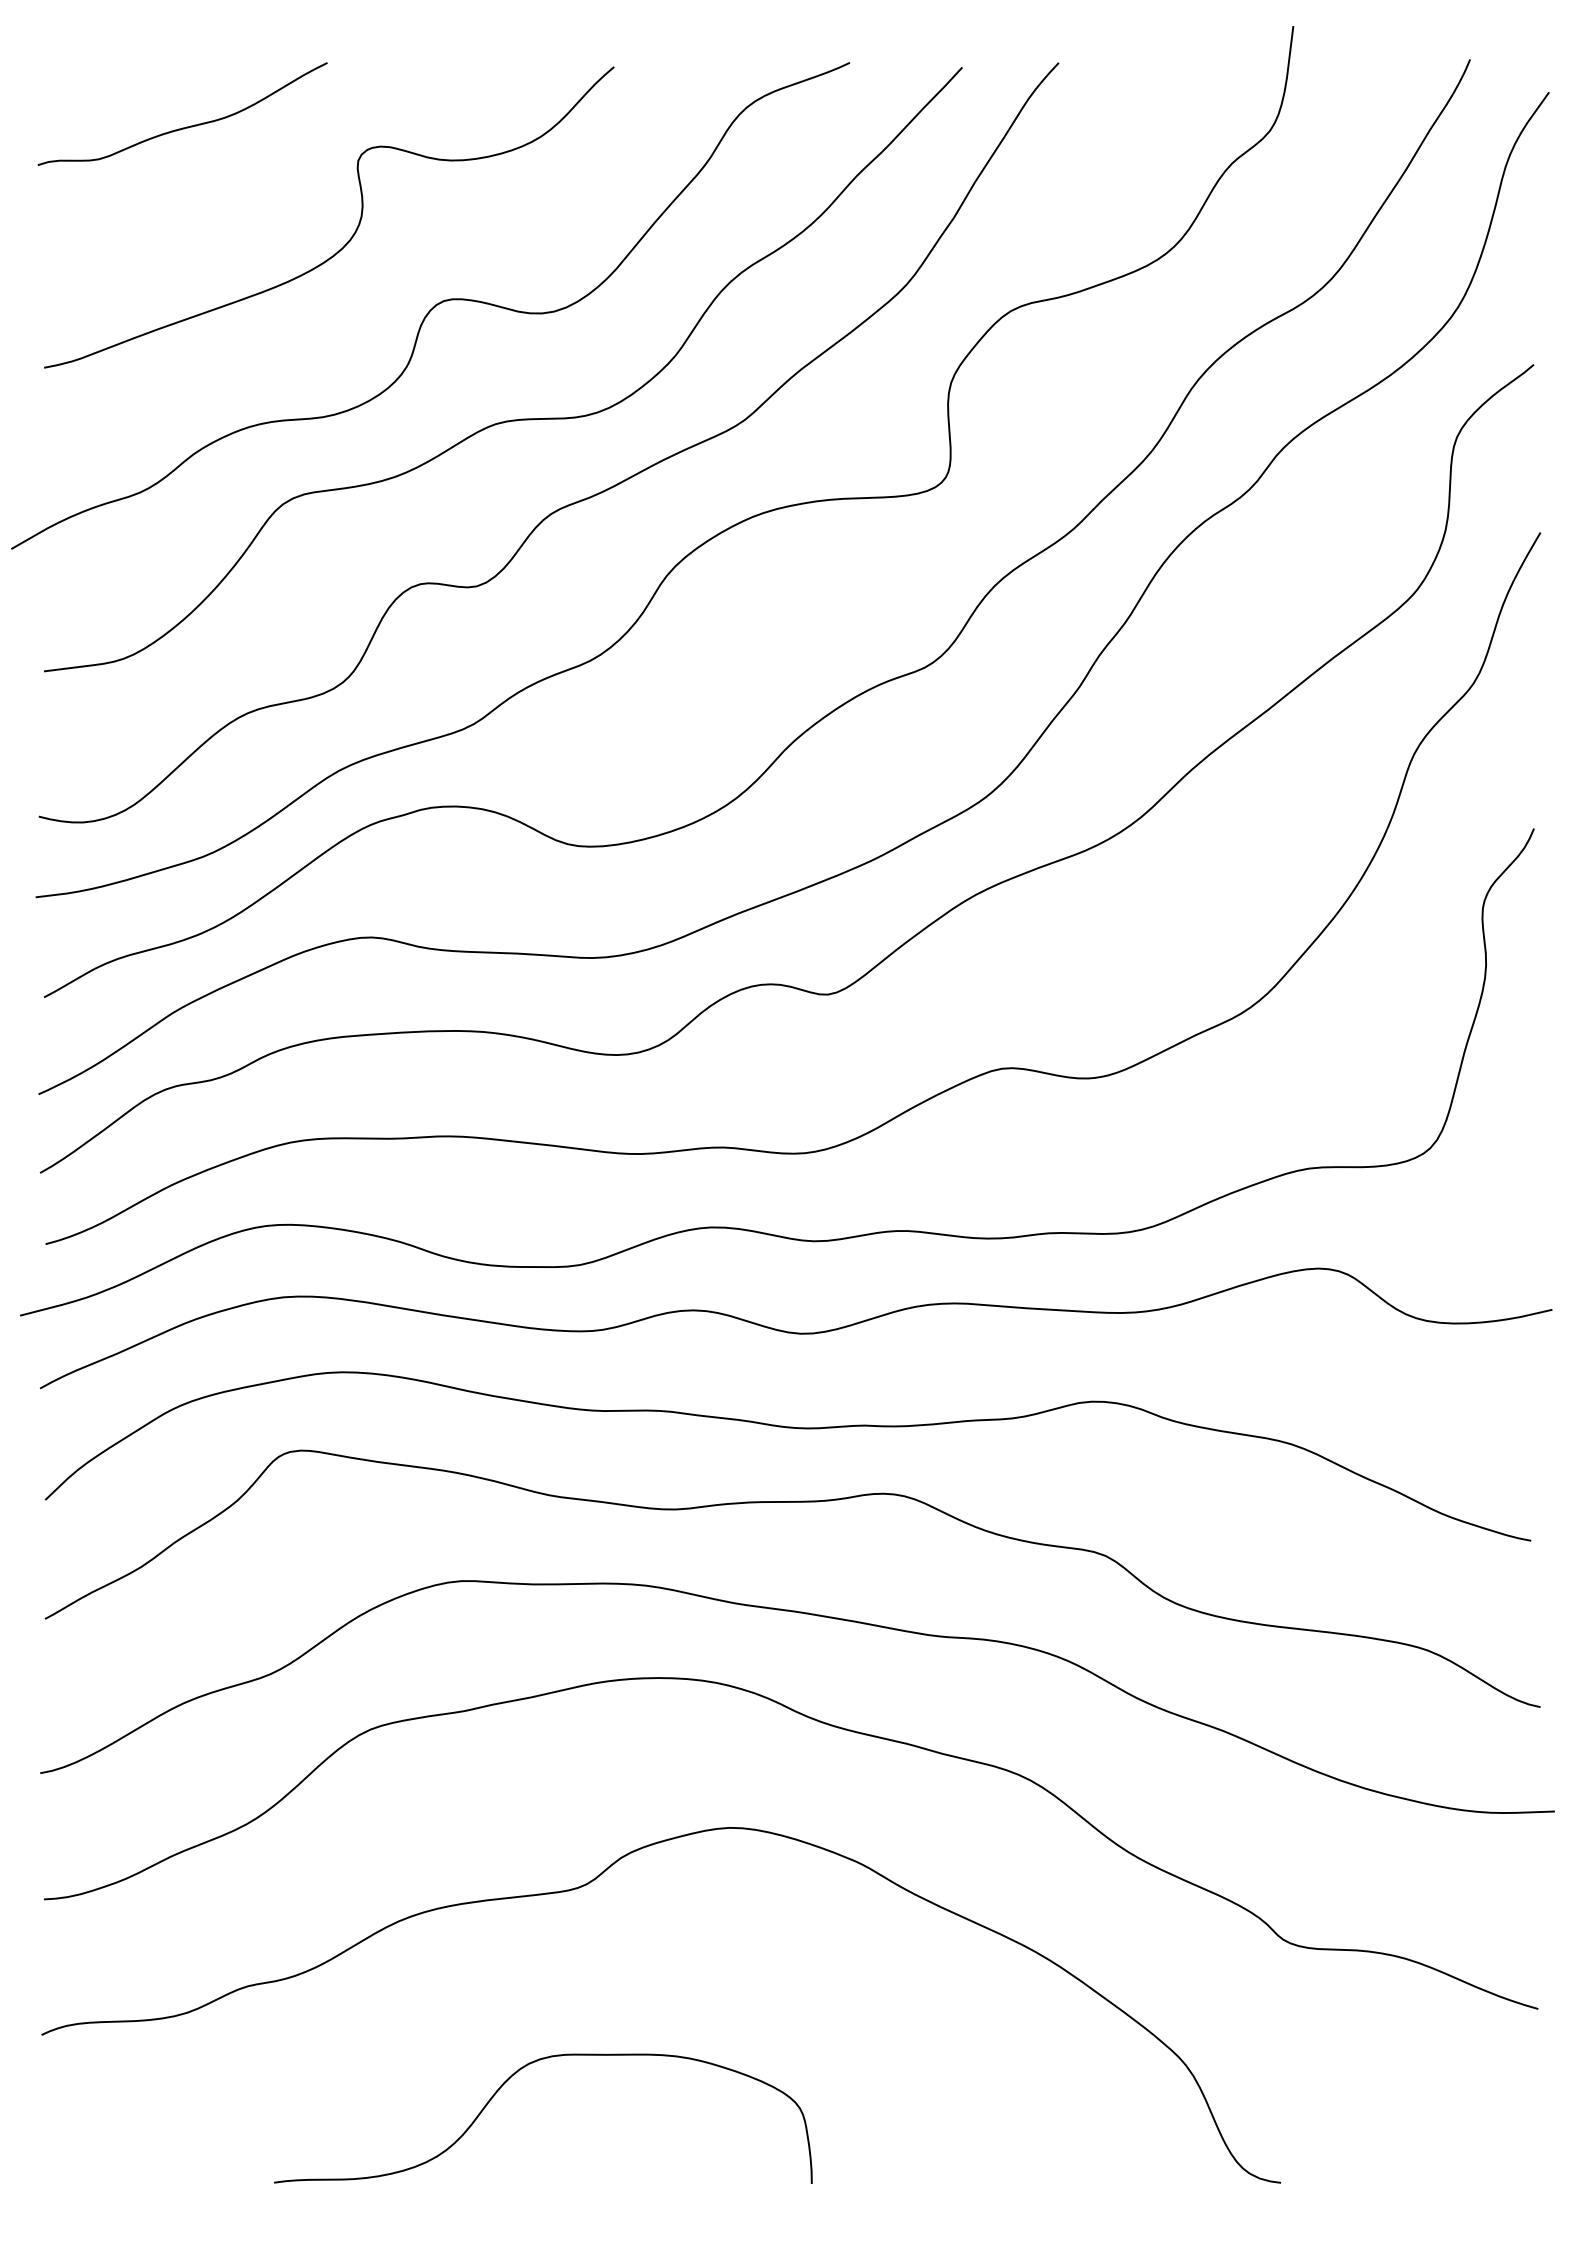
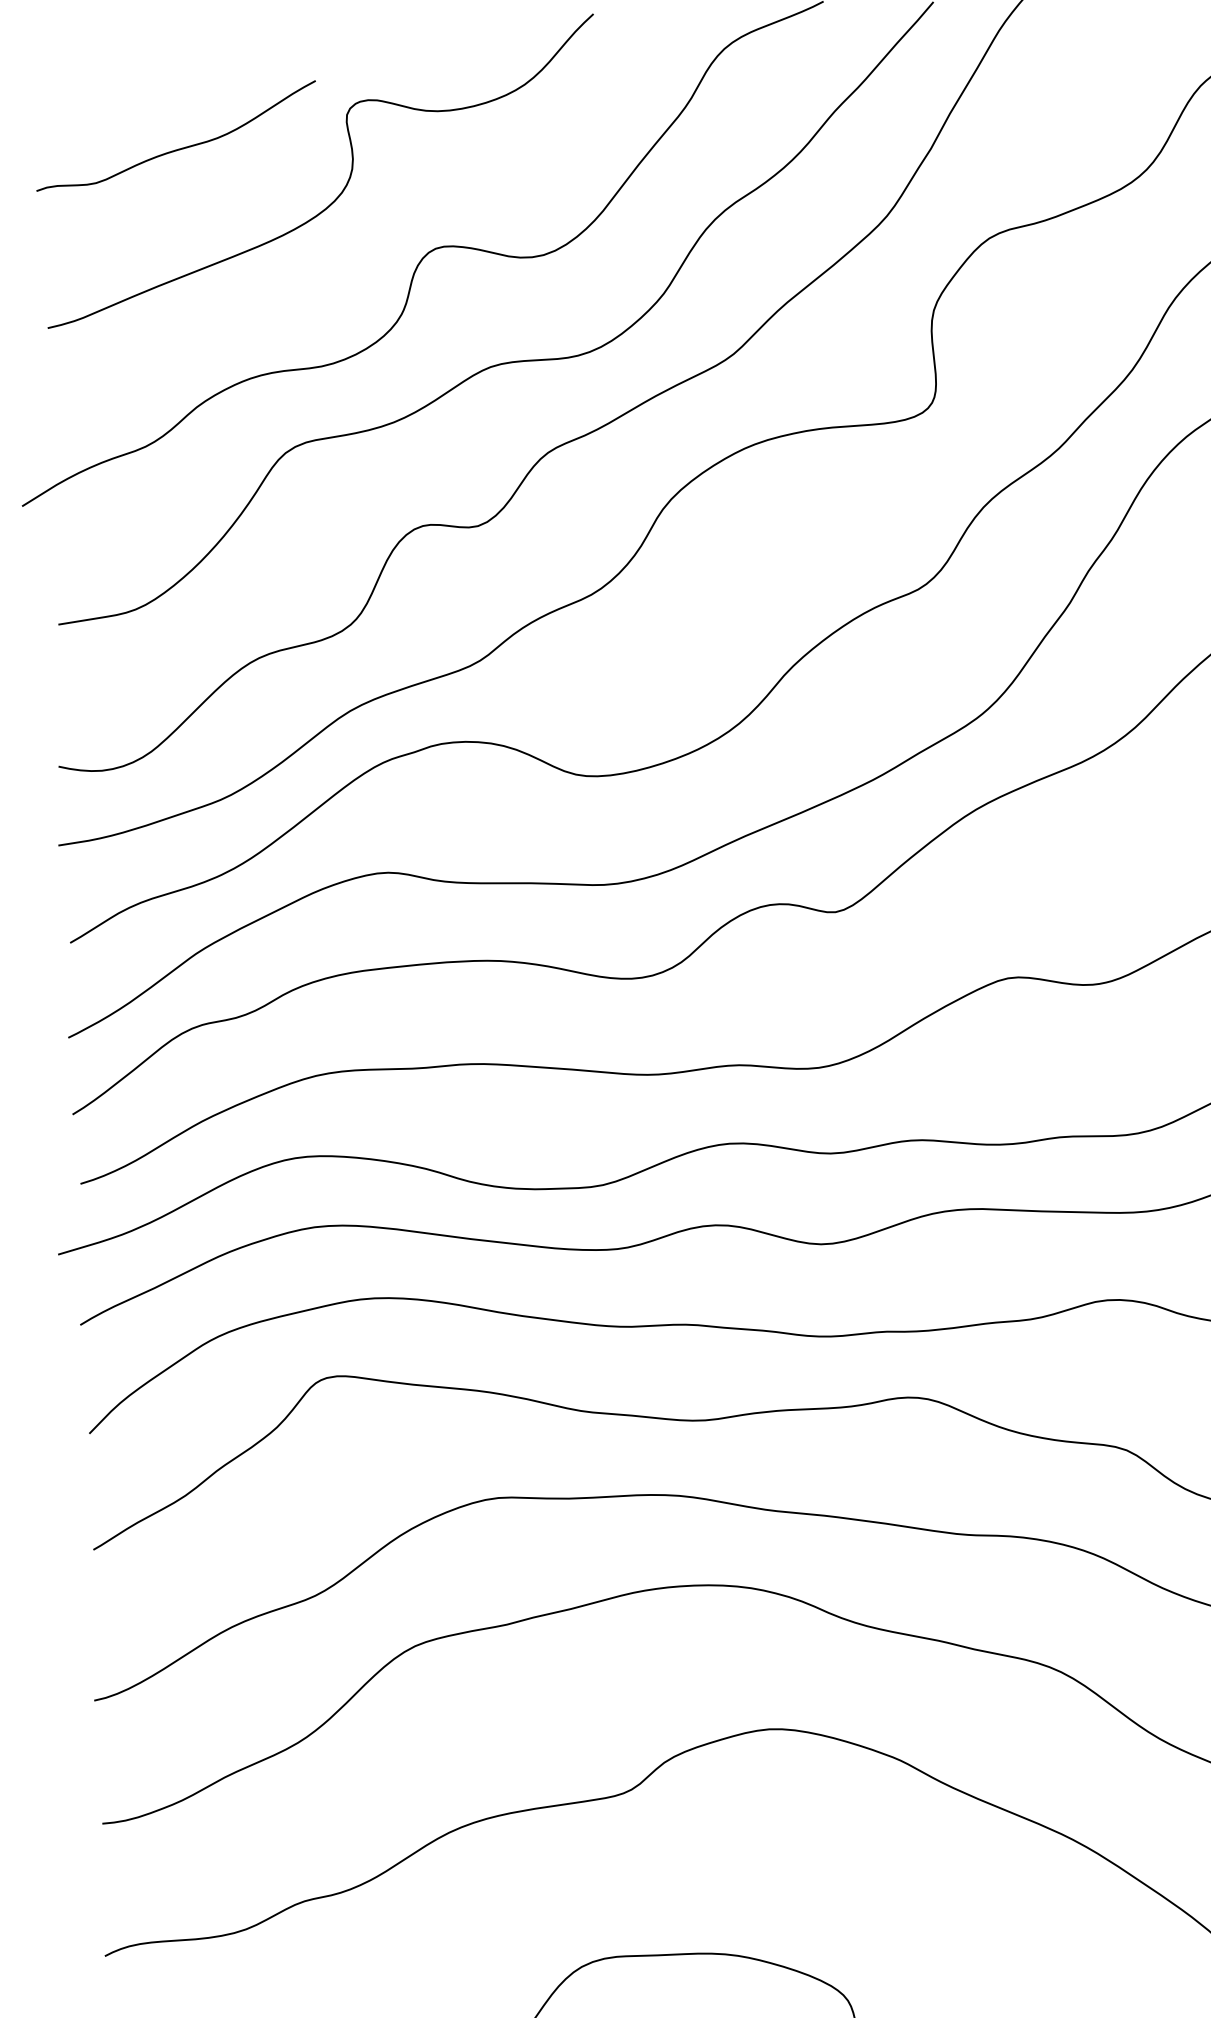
curve: (186, 126) -> (180, 148), moved

